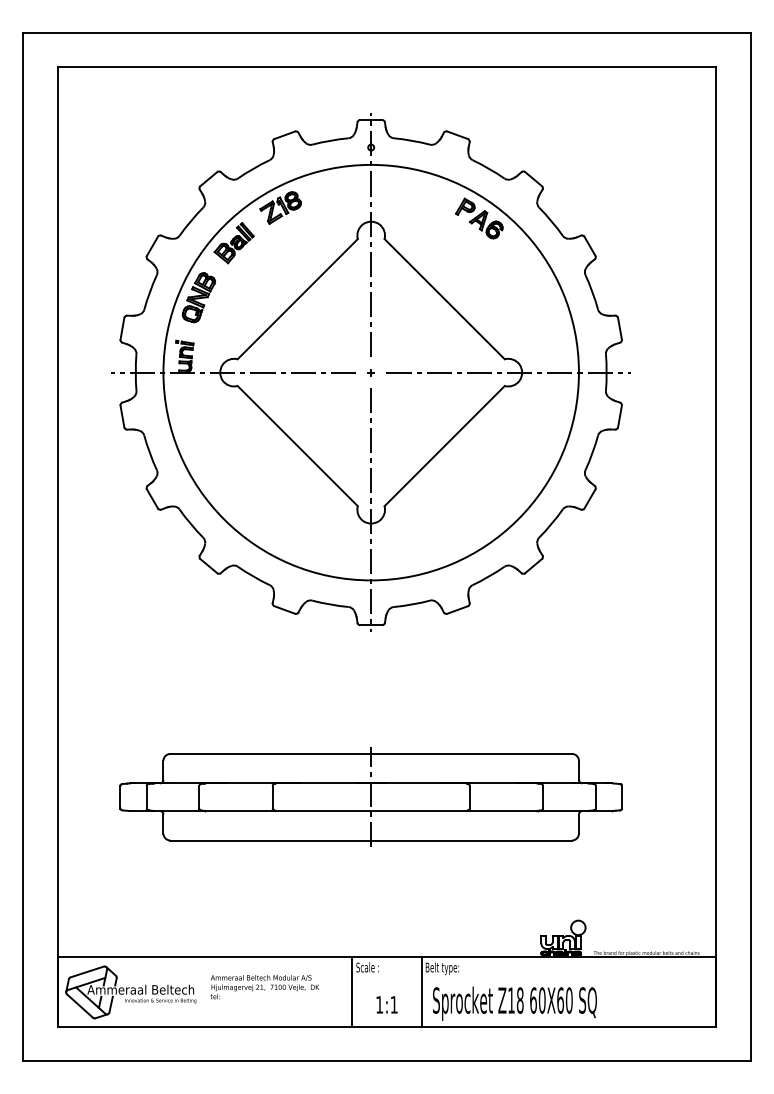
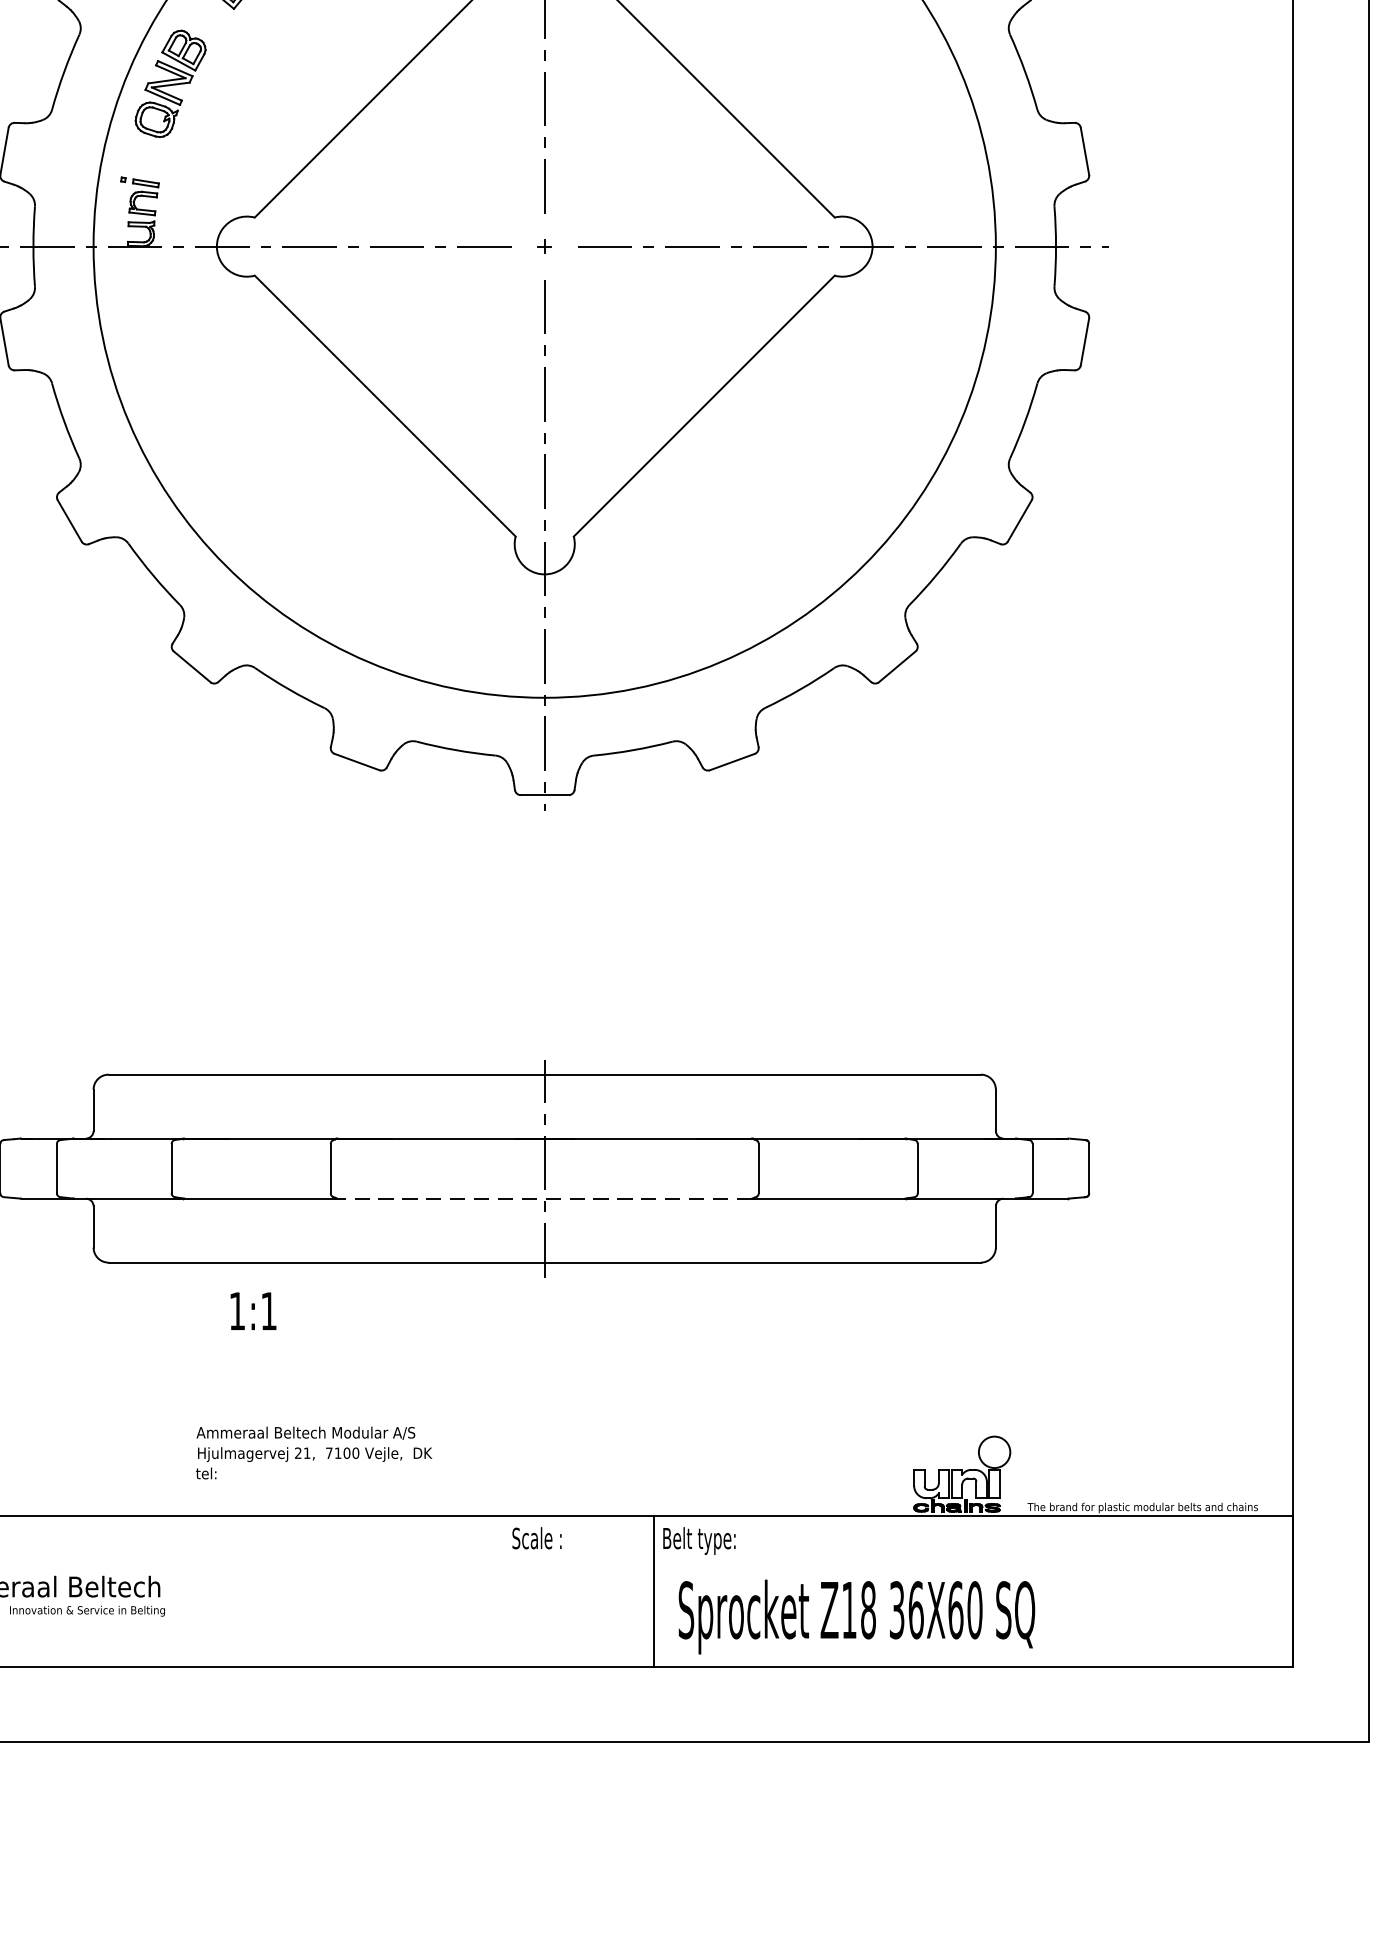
line: (370, 811) -> (543, 1199), solid -> dashed
text: (264, 987) -> (313, 1453), moved
line: (352, 991) -> (504, 1590), removed
text: (537, 1000) -> (905, 1610), 60X60 -> 36X60
text: (386, 1004) -> (252, 1310), moved

